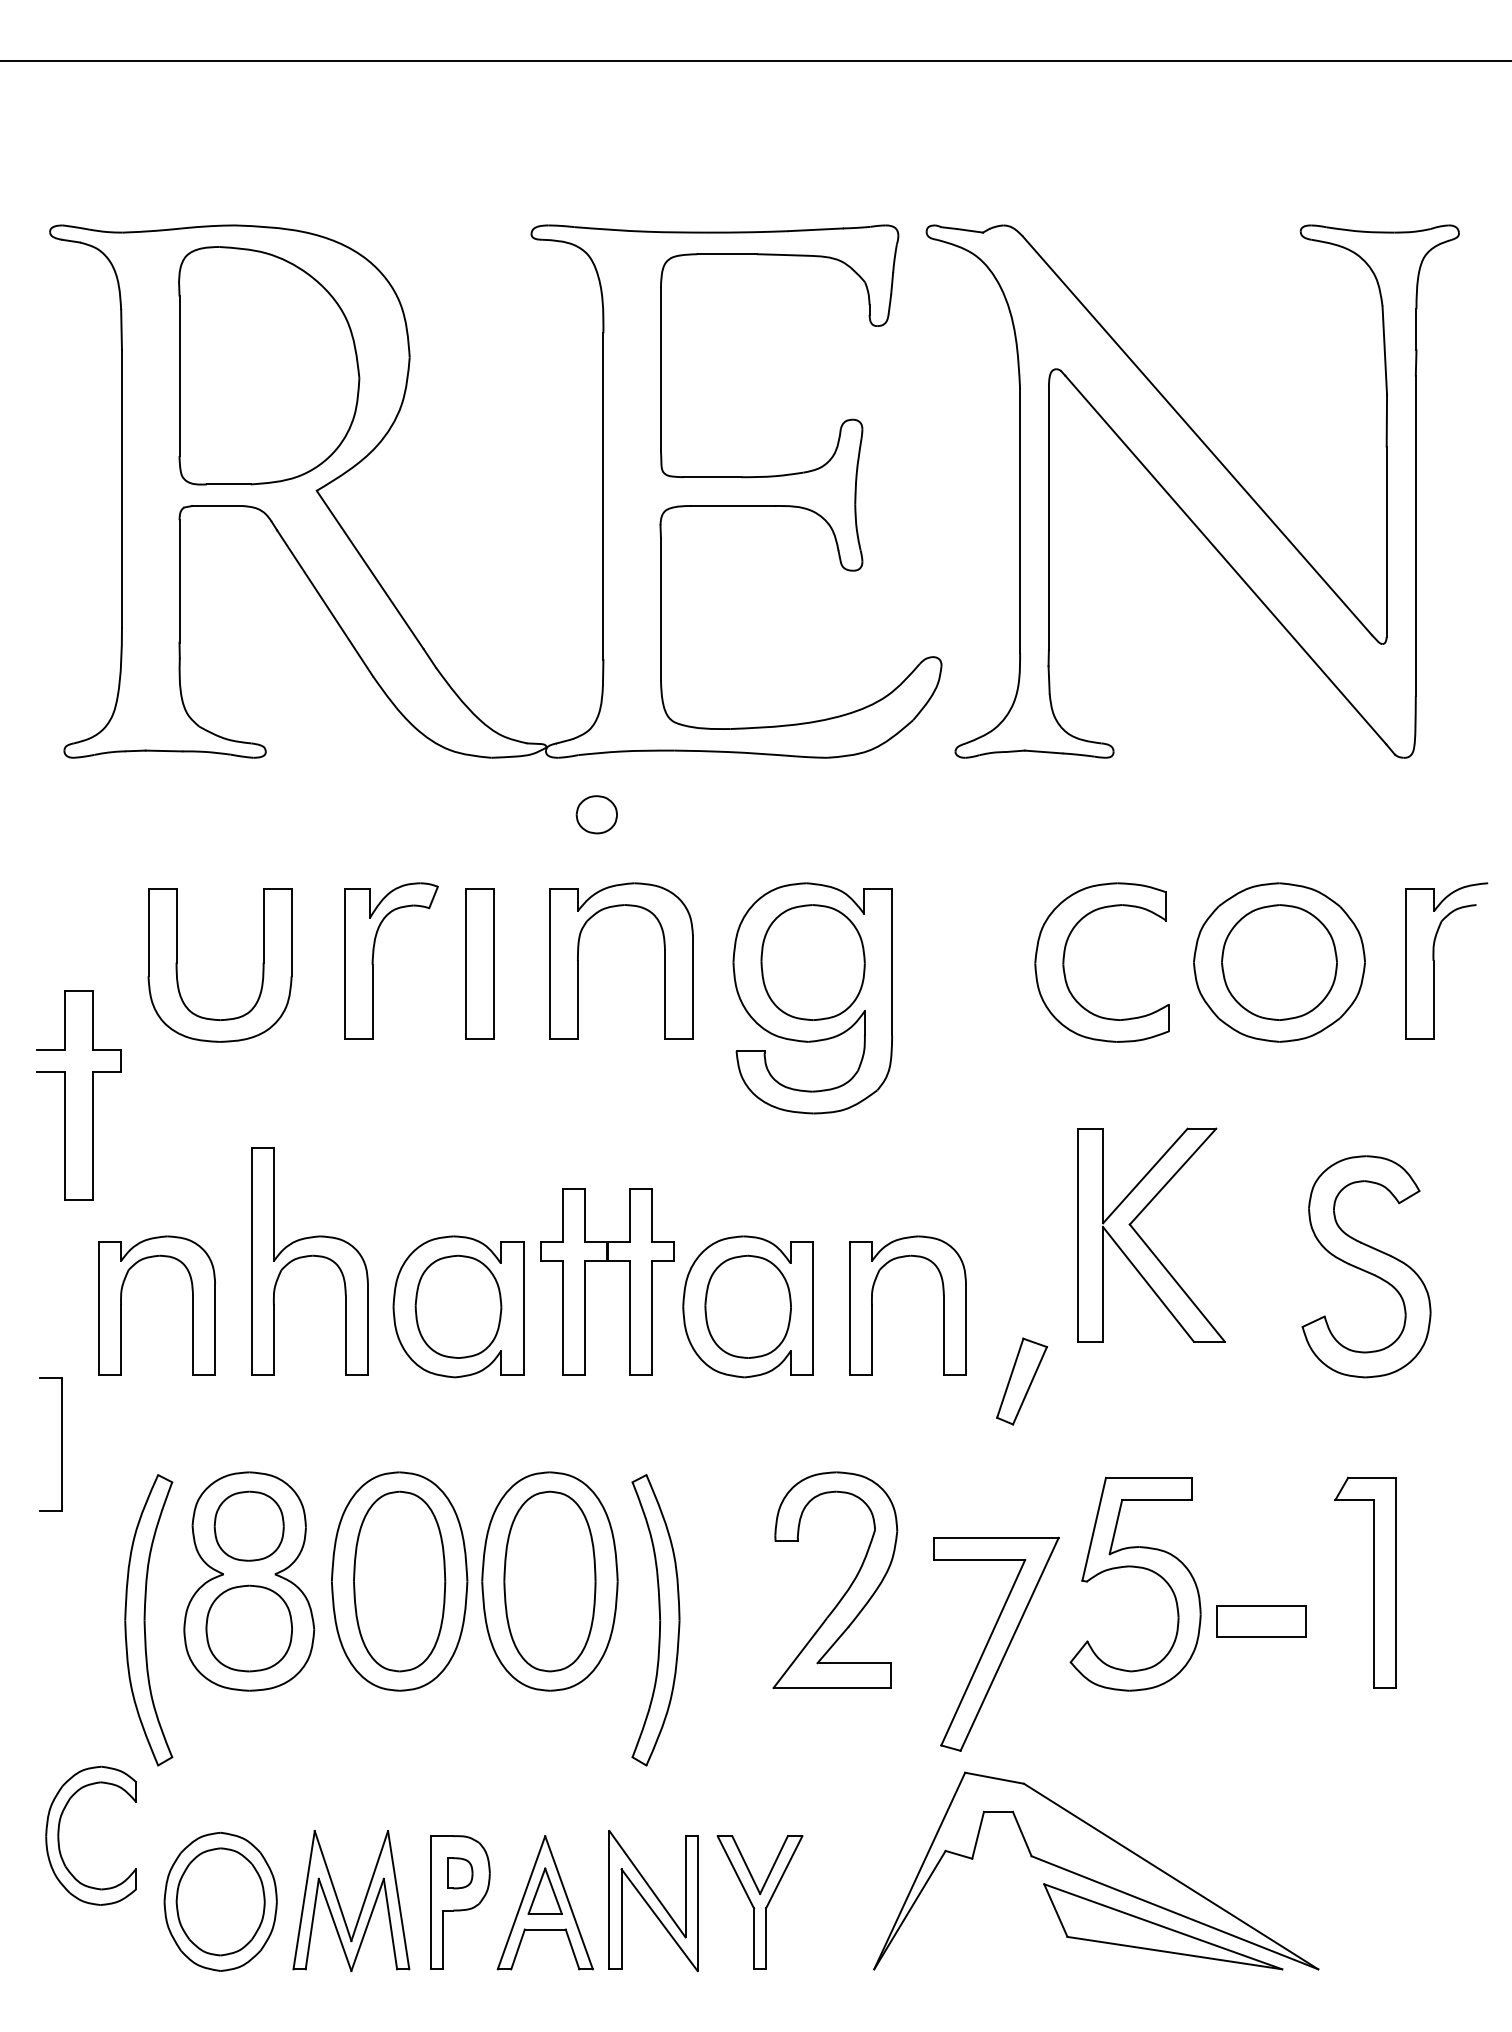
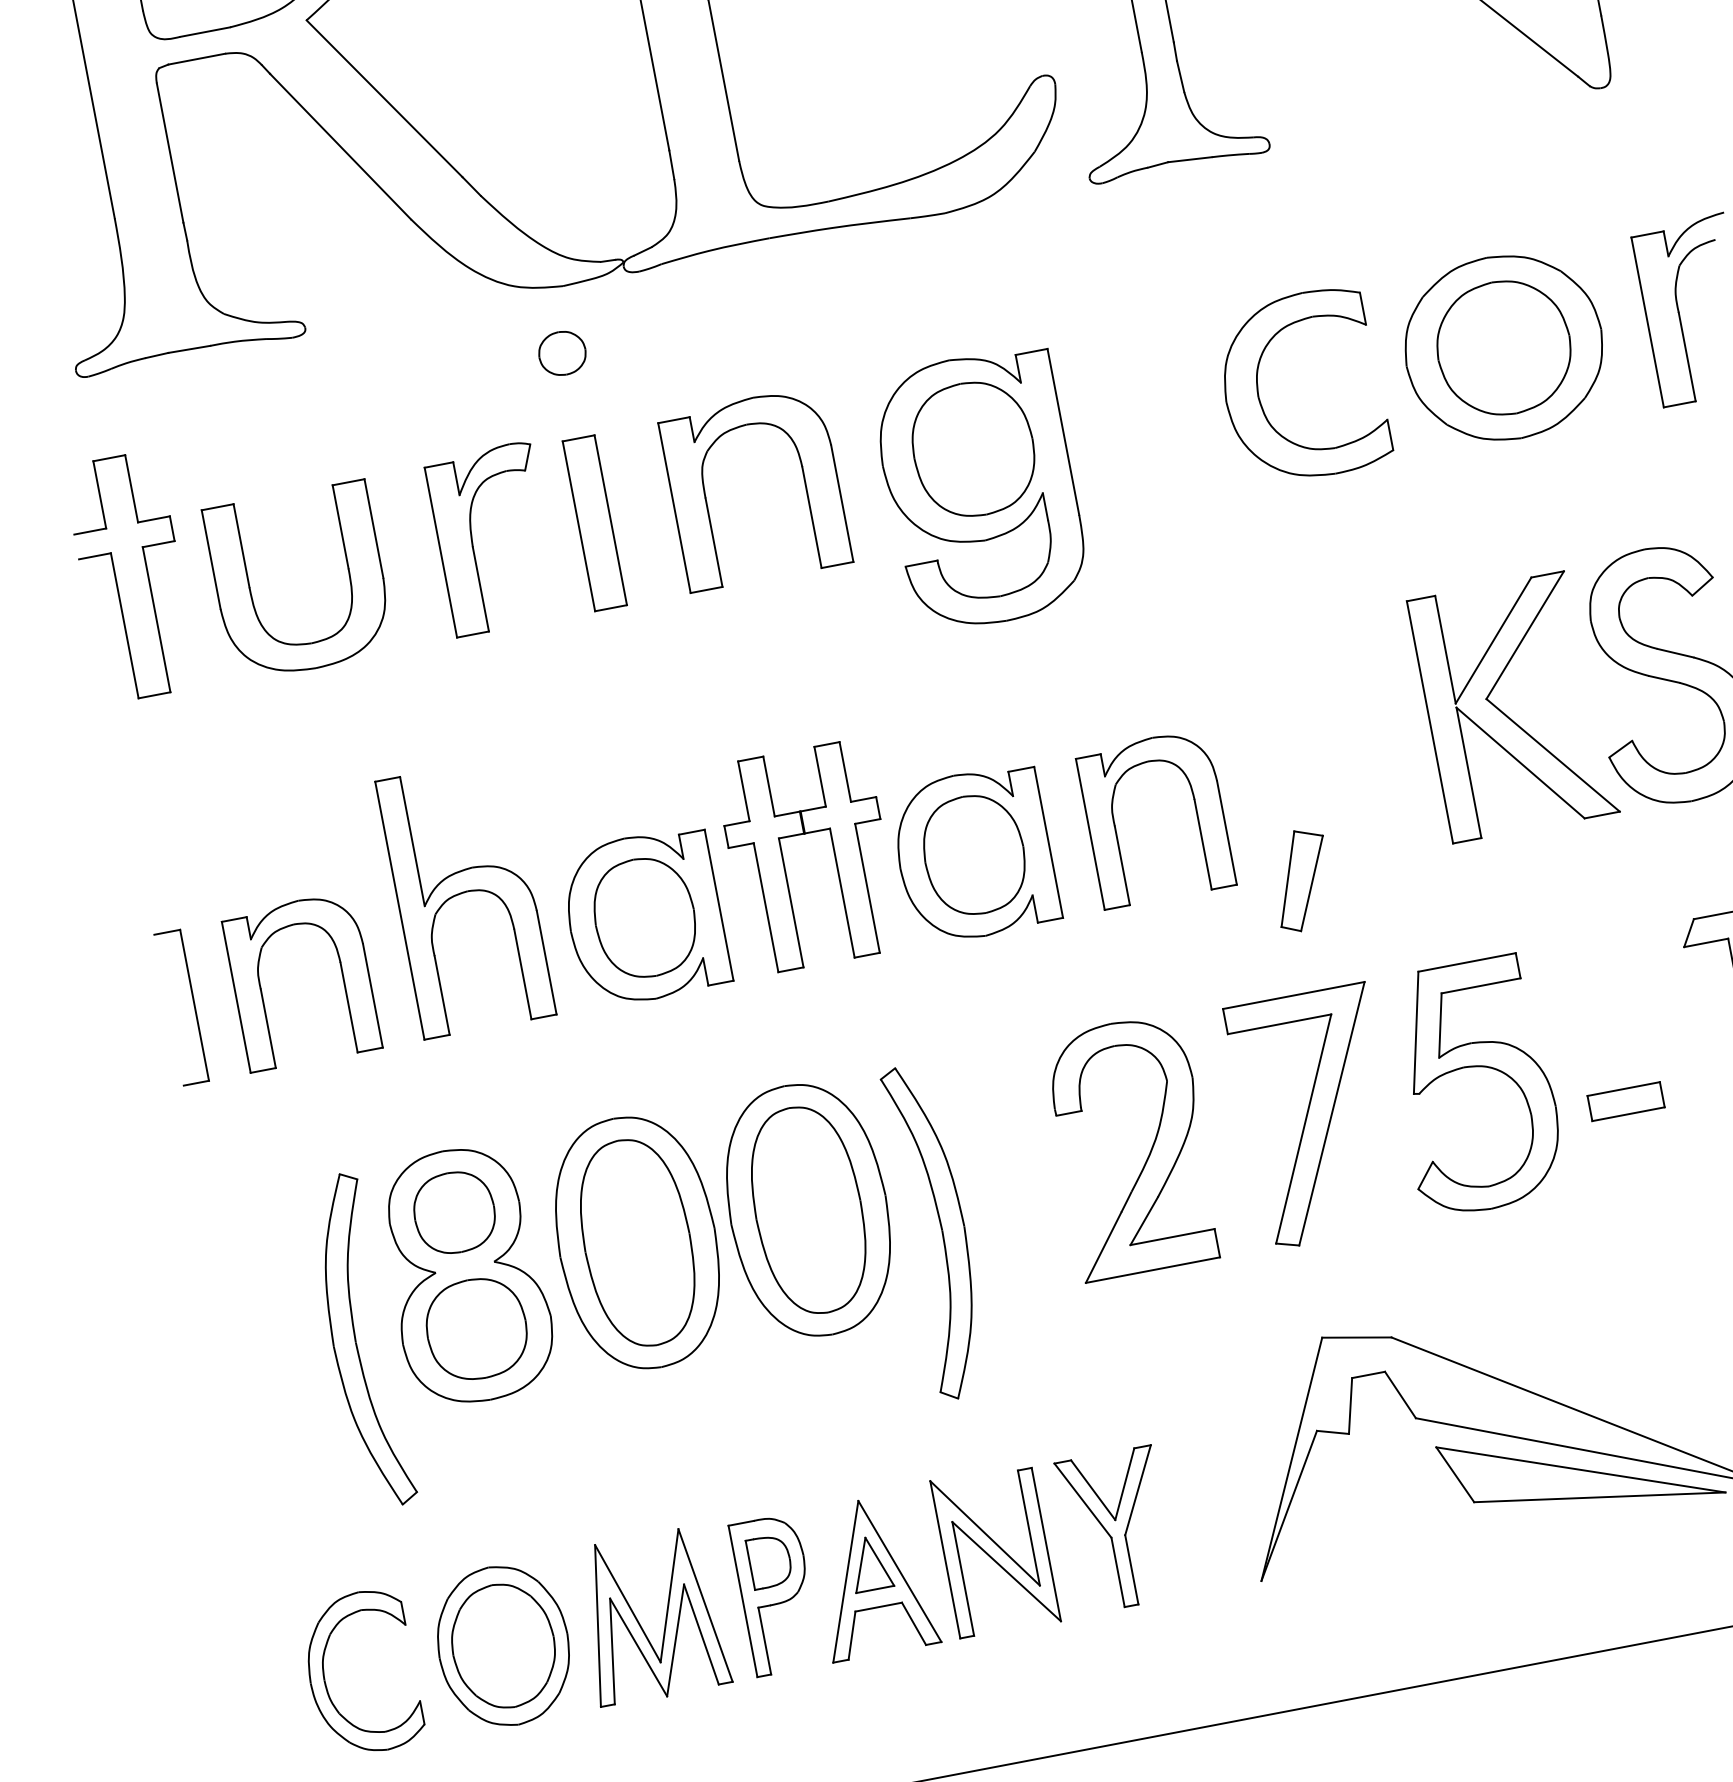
part: (596, 814) -> (561, 353), moved
part: (65, 1095) -> (117, 579), moved
part: (1143, 1239) -> (1505, 713), moved
part: (61, 1444) -> (193, 1005), moved
part: (1260, 1621) -> (1625, 1101), size x0.71
part: (996, 1643) -> (1316, 1115), moved
part: (59, 1835) -> (325, 1679), moved
part: (460, 1872) -> (769, 1560), size x1.43

